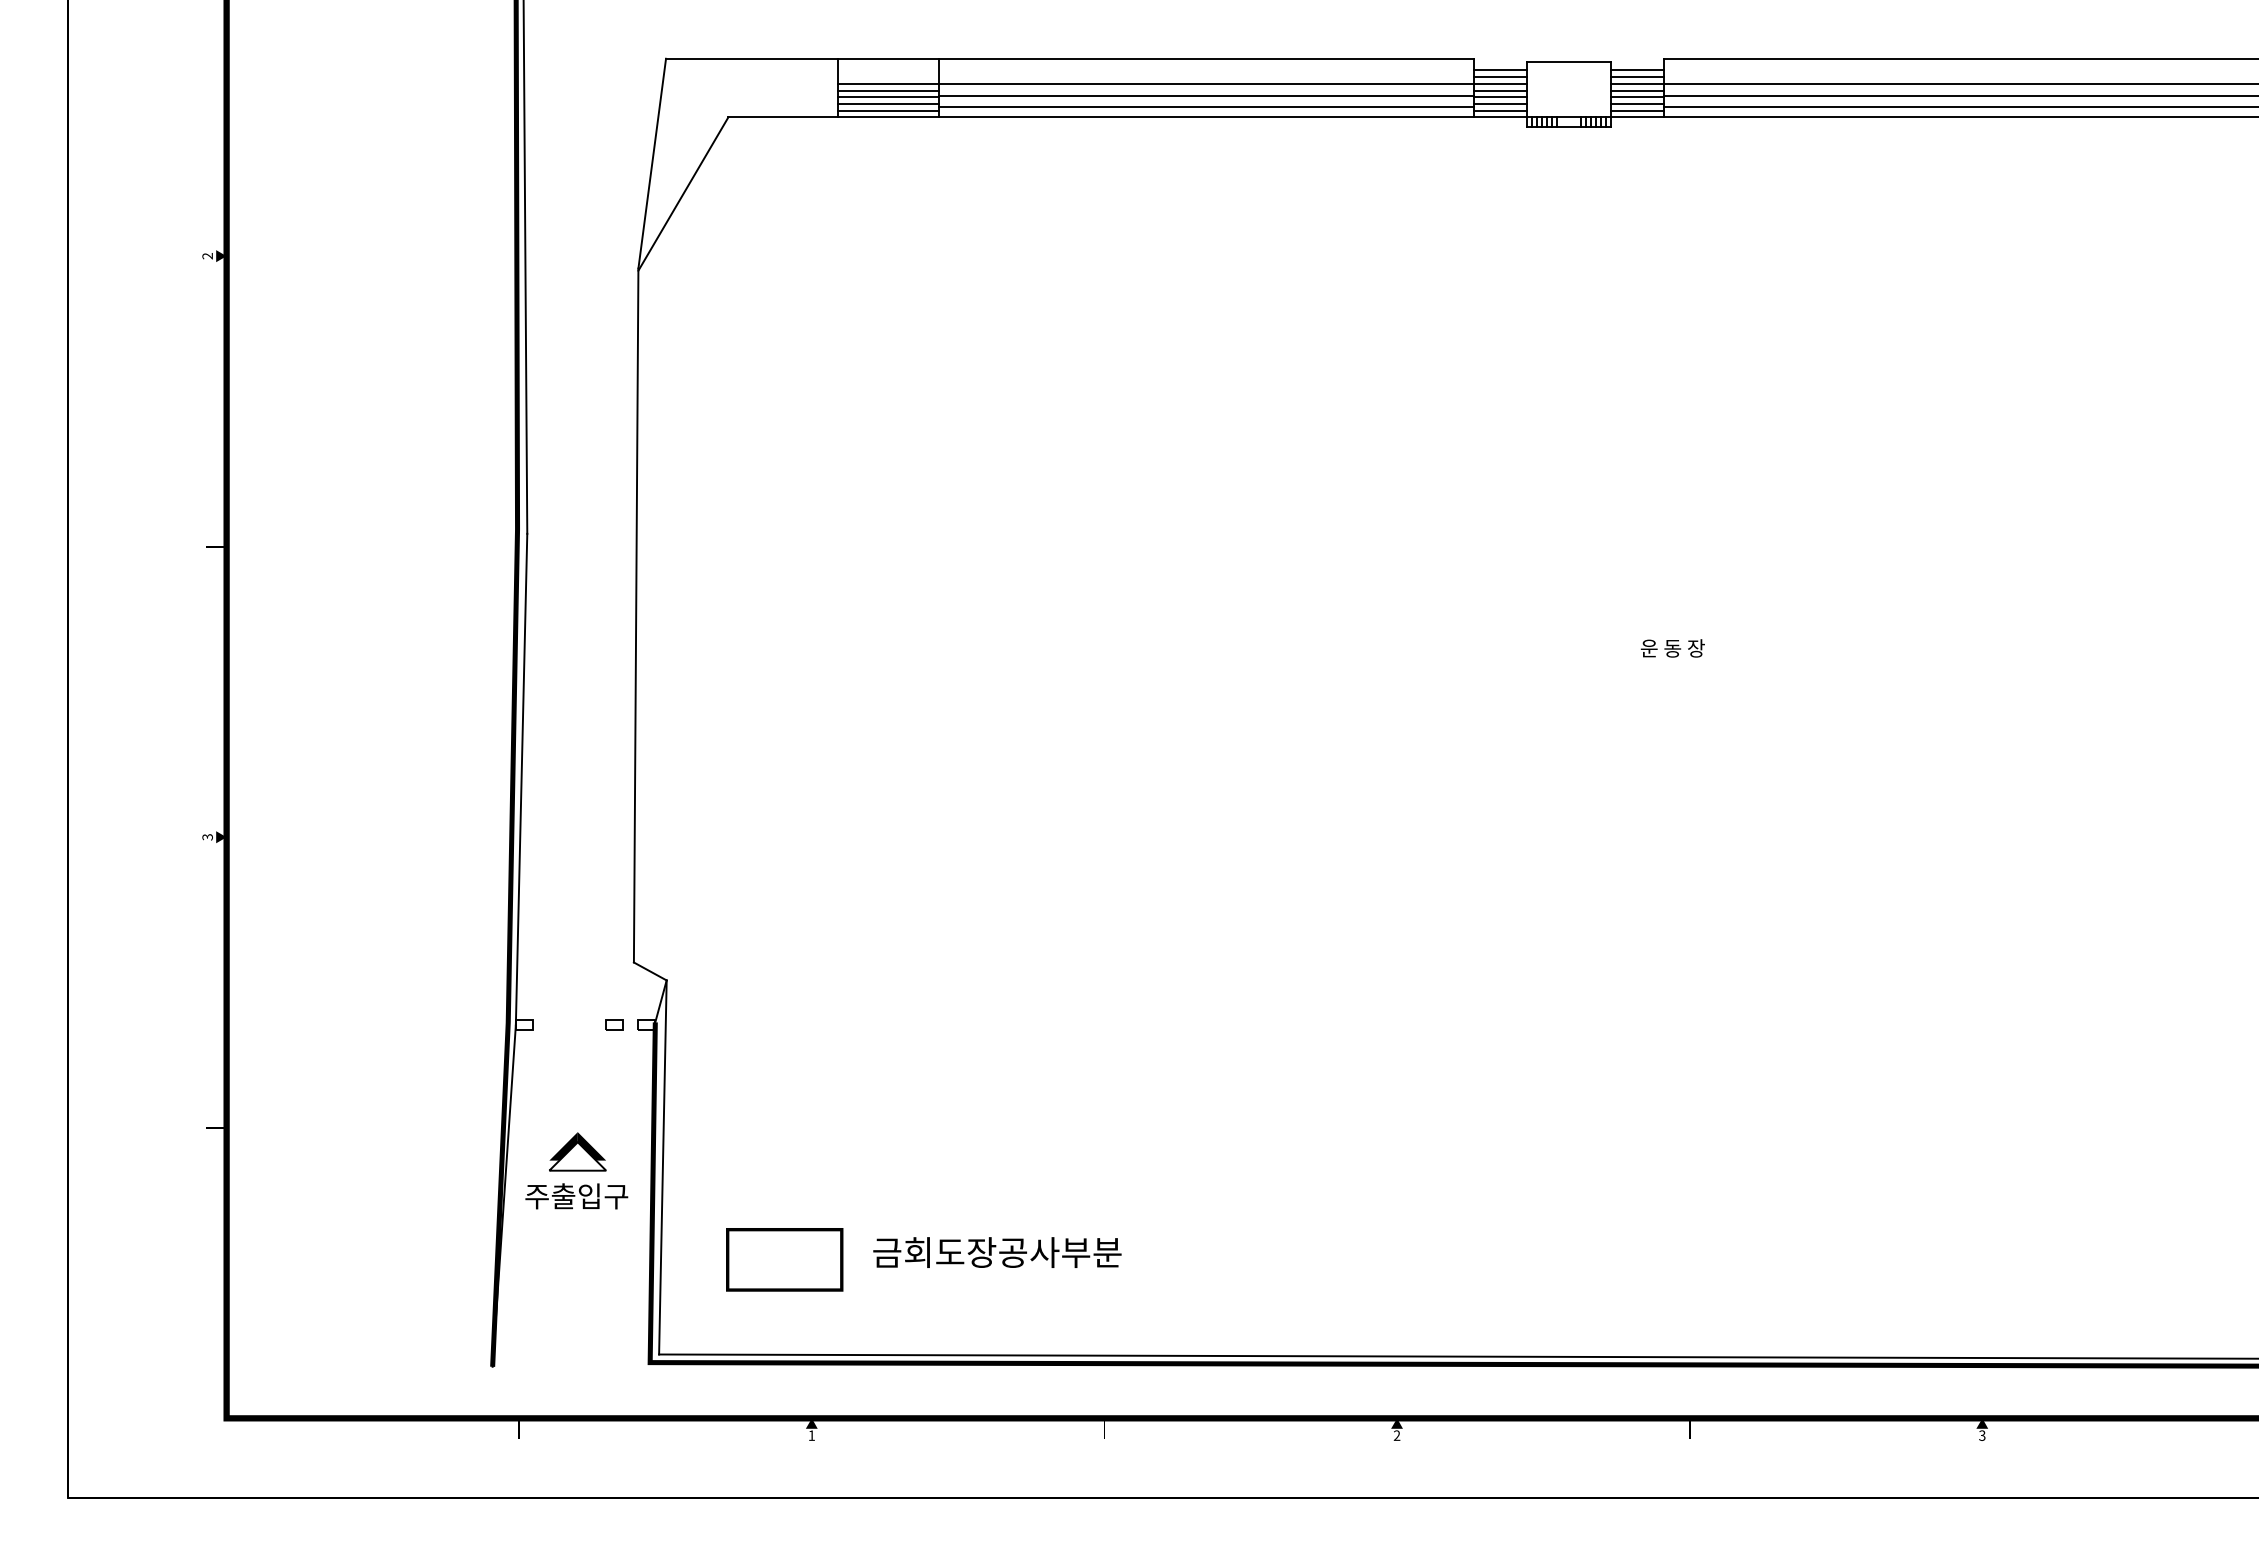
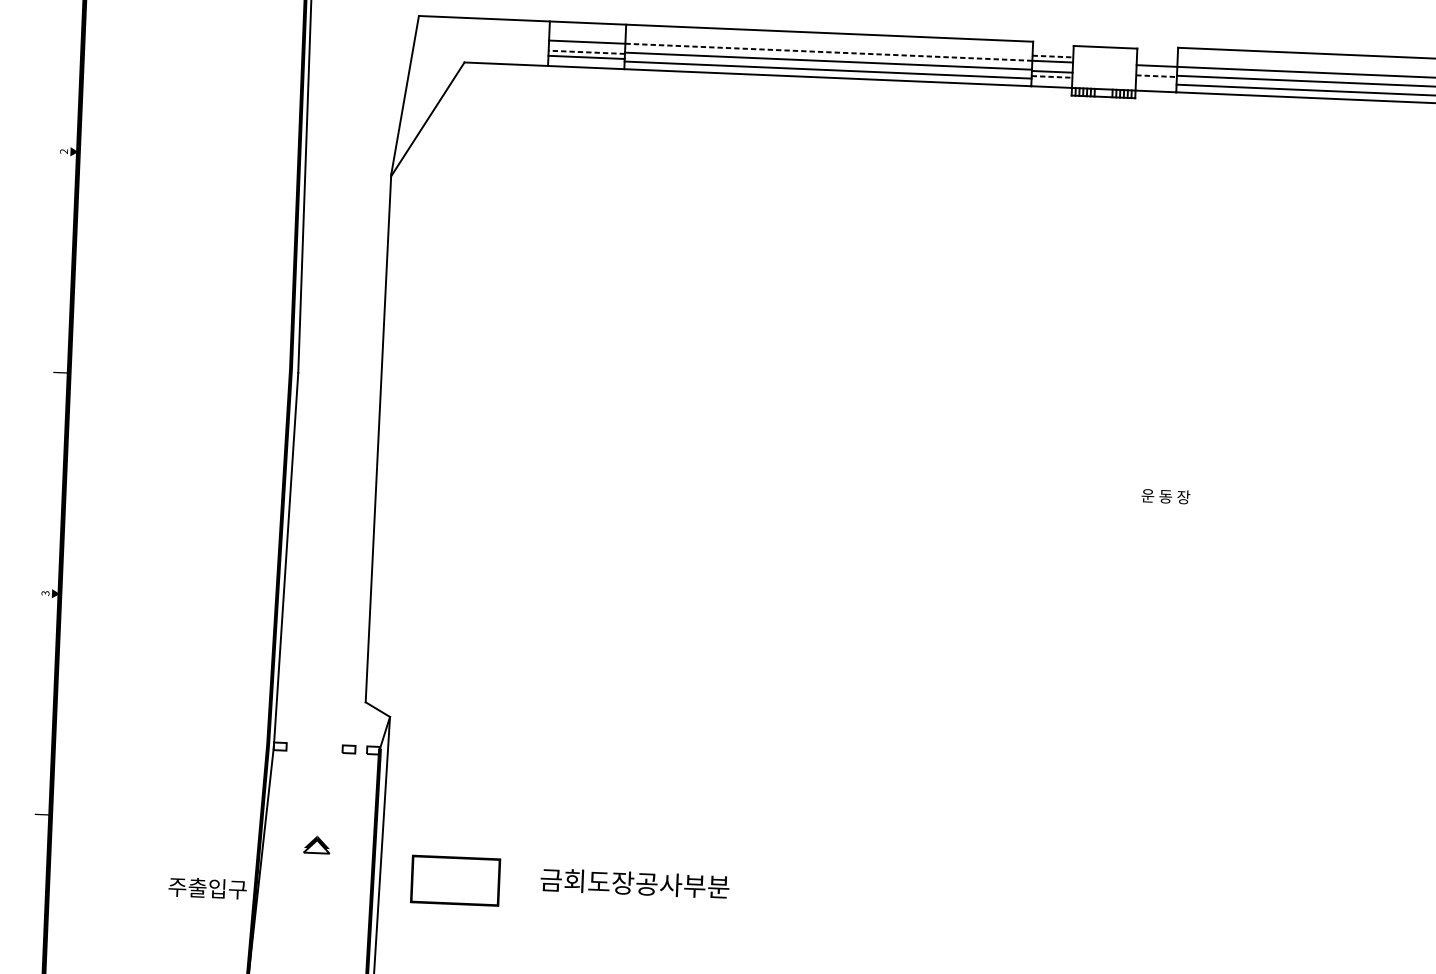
line: (1500, 70) -> (1053, 51), removed
line: (1637, 70) -> (1157, 55), removed
line: (1500, 77) -> (1052, 56), solid -> dashed
line: (1637, 77) -> (1157, 61), removed
line: (1206, 83) -> (829, 52), solid -> dashed
line: (888, 90) -> (587, 47), removed
line: (1500, 90) -> (1052, 66), removed
line: (1637, 90) -> (1156, 71), removed
line: (887, 97) -> (586, 52), solid -> dashed
line: (1637, 97) -> (1156, 76), solid -> dashed
line: (1500, 103) -> (1052, 76), solid -> dashed
line: (1637, 103) -> (1156, 80), removed
line: (888, 110) -> (586, 62), removed
line: (1500, 110) -> (1051, 81), removed
line: (1637, 110) -> (1156, 86), removed
part: (577, 1151) -> (316, 844), size x0.6
text: (576, 1196) -> (207, 888), moved
text: (997, 1252) -> (635, 883), moved
part: (784, 1259) -> (455, 880), moved

